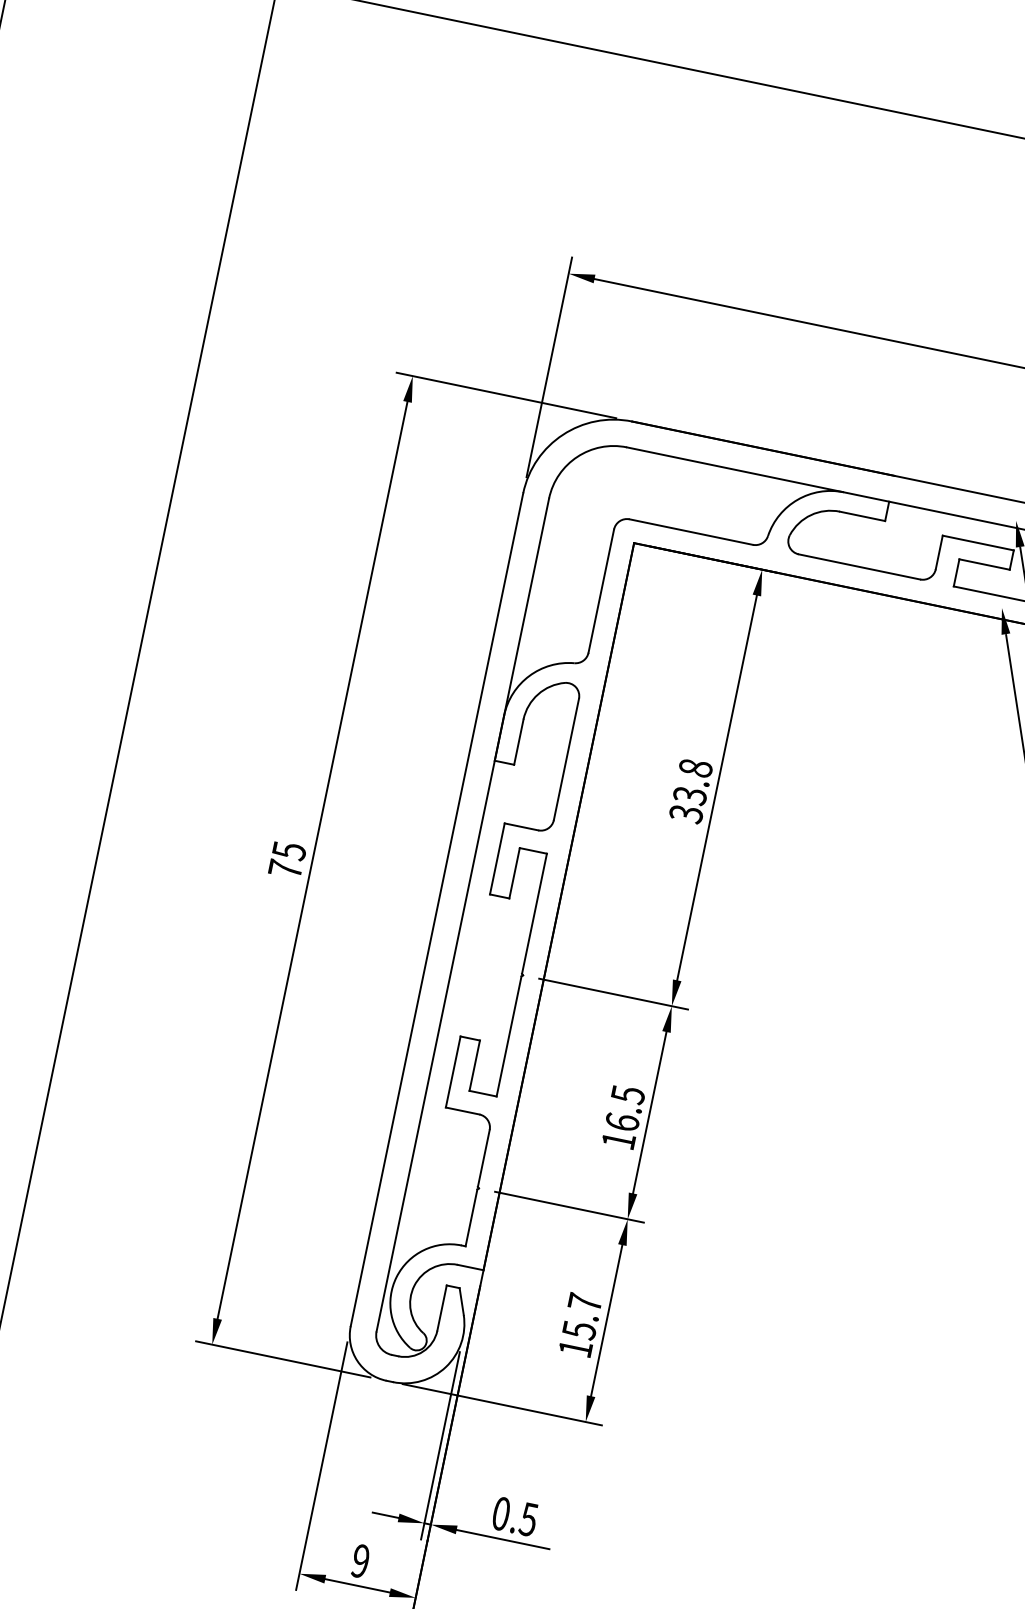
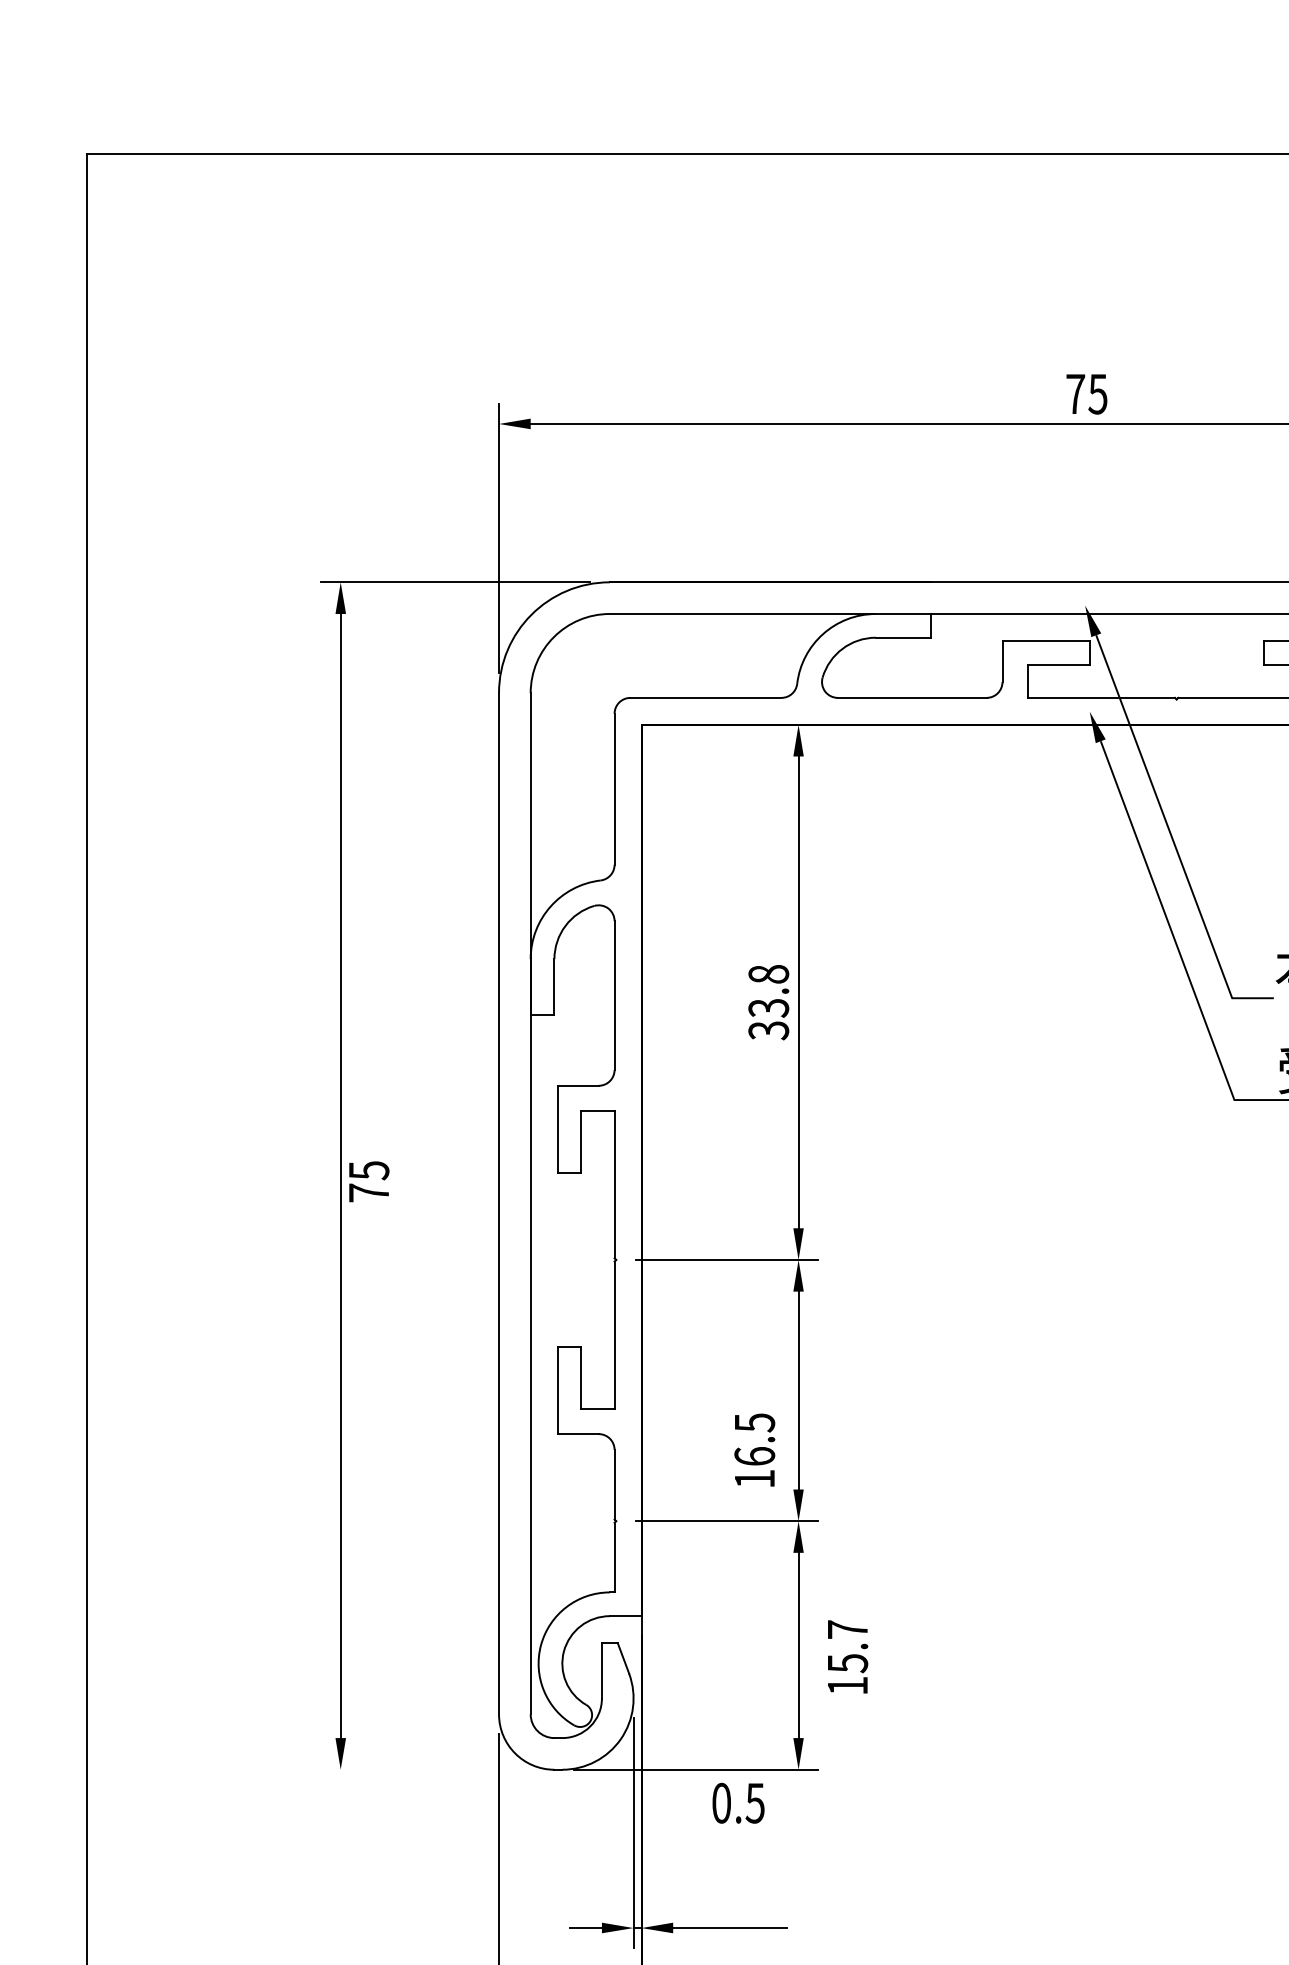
text: (287, 859) -> (369, 1181), moved
text: (623, 1116) -> (754, 1449), moved
text: (581, 1324) -> (848, 1656), moved
line: (283, 1359) -> (427, 1769), removed
text: (515, 1516) -> (738, 1802), moved

